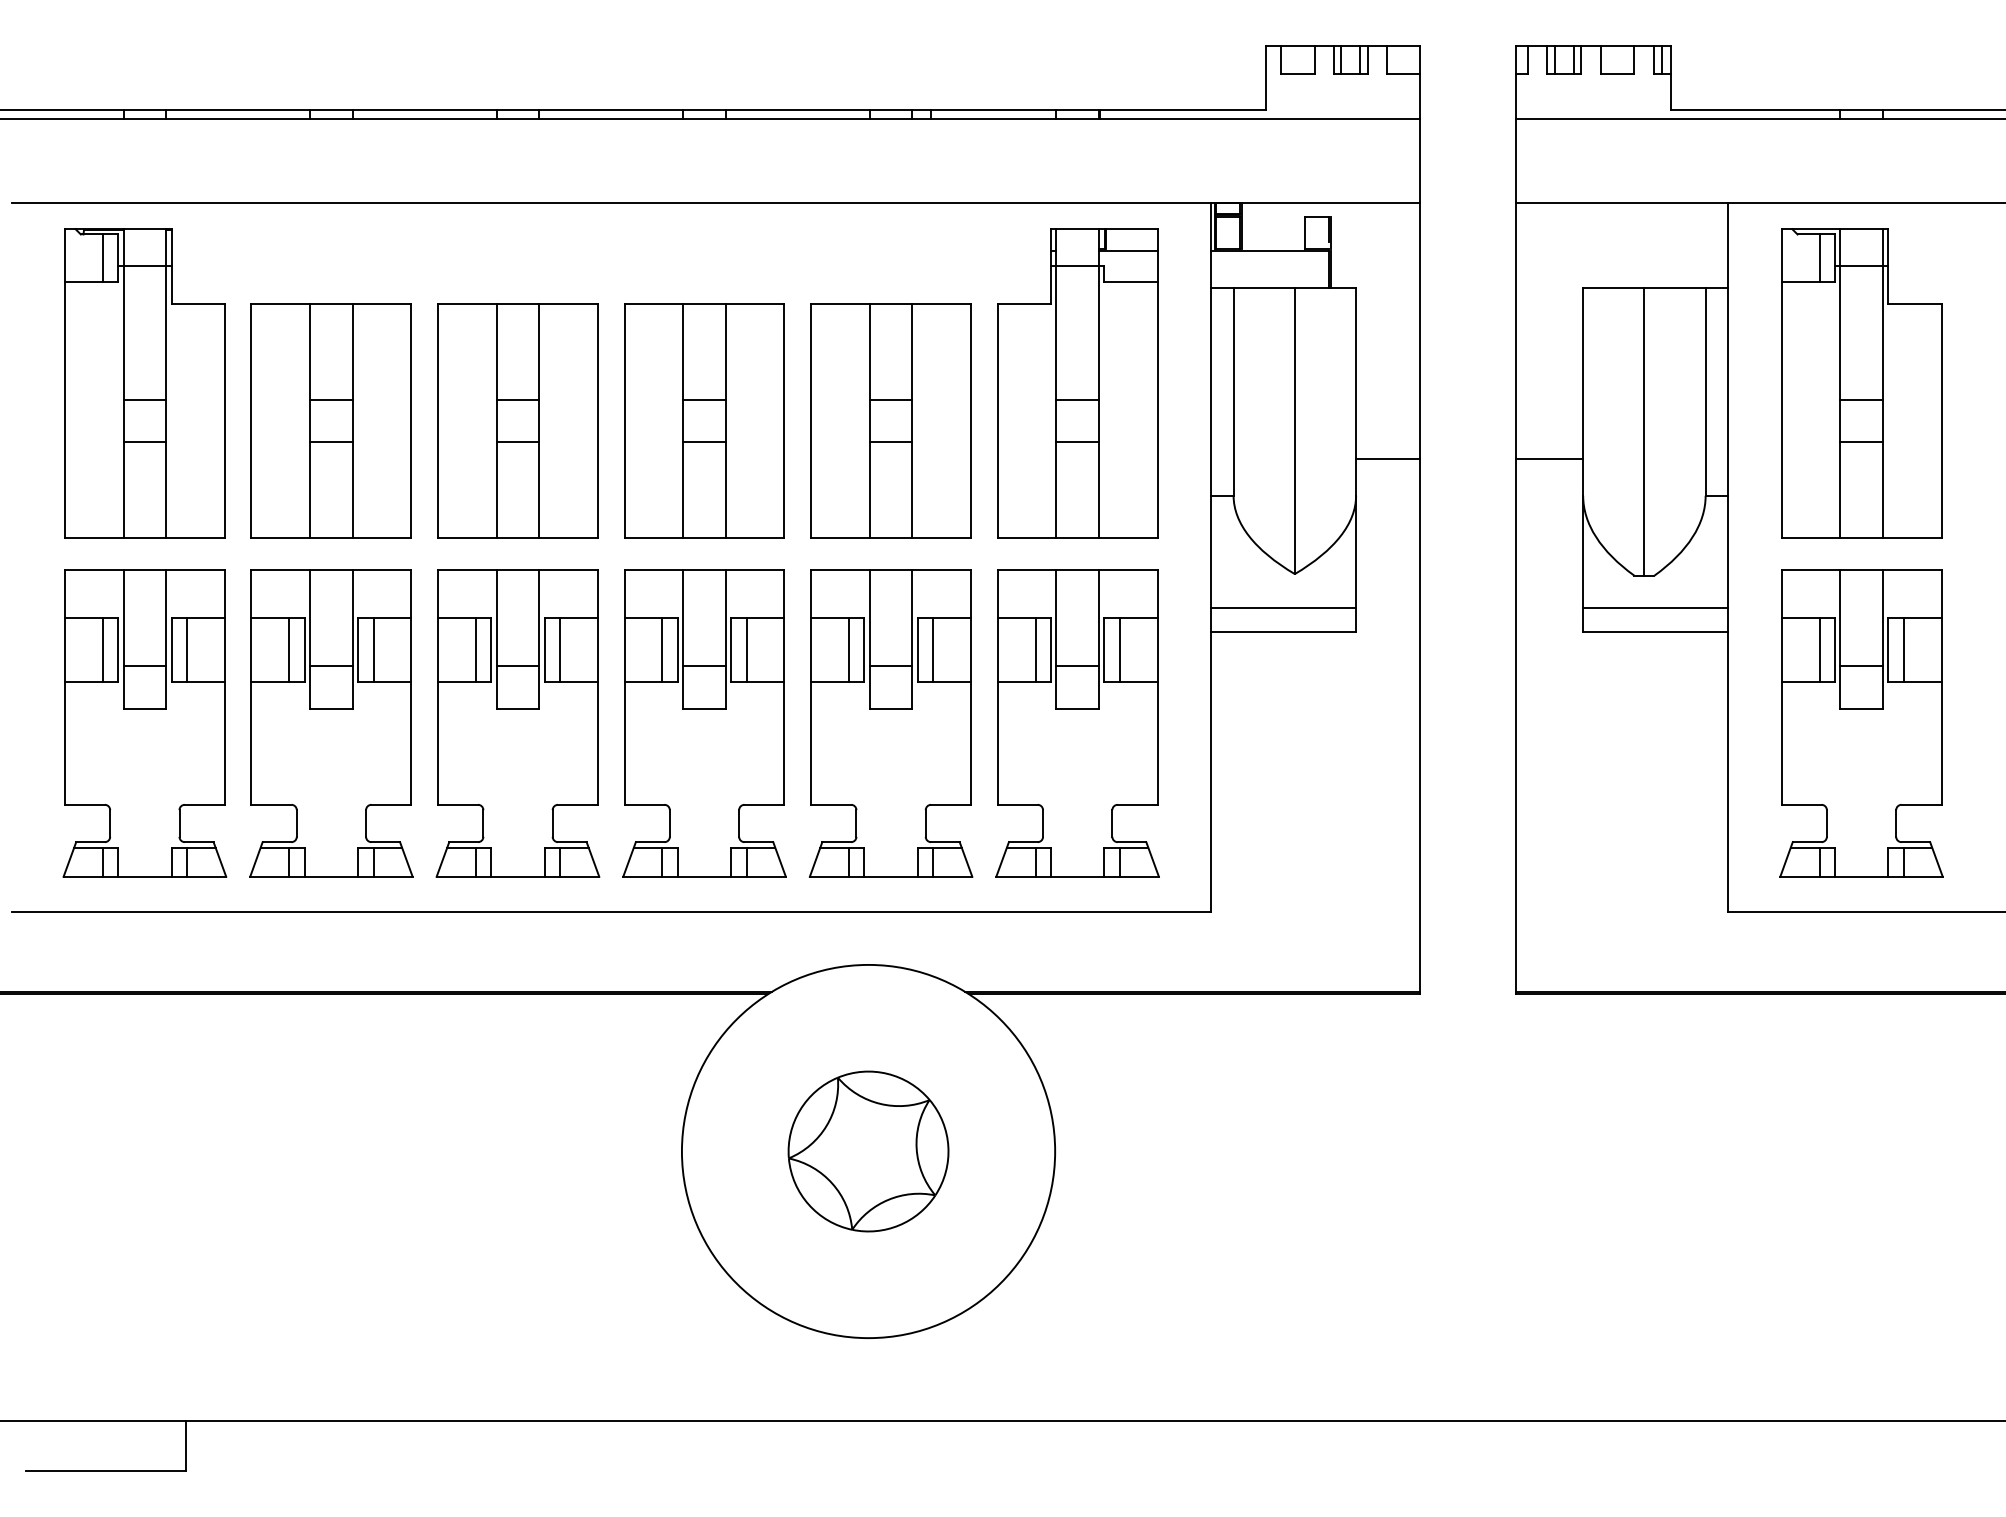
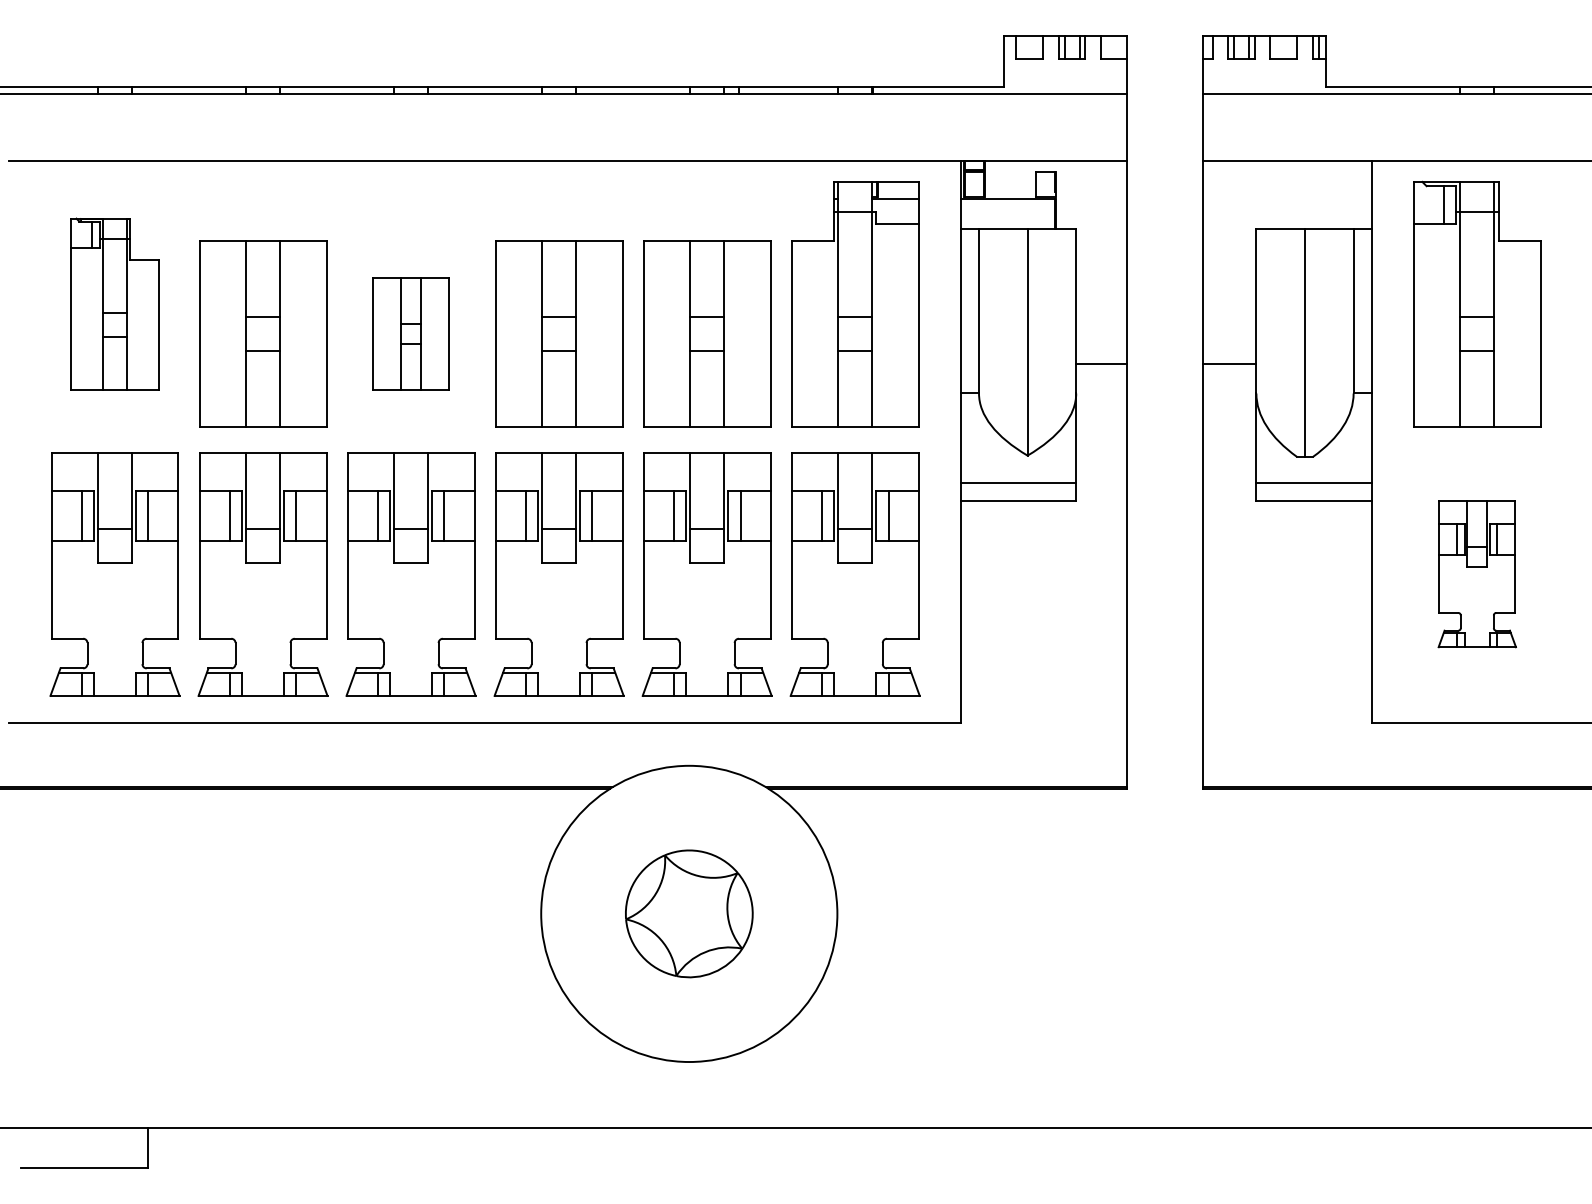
part: (144, 383) -> (114, 304), size x0.7
part: (517, 420) -> (410, 333), size x0.6
part: (1861, 723) -> (1477, 574), size x0.6

